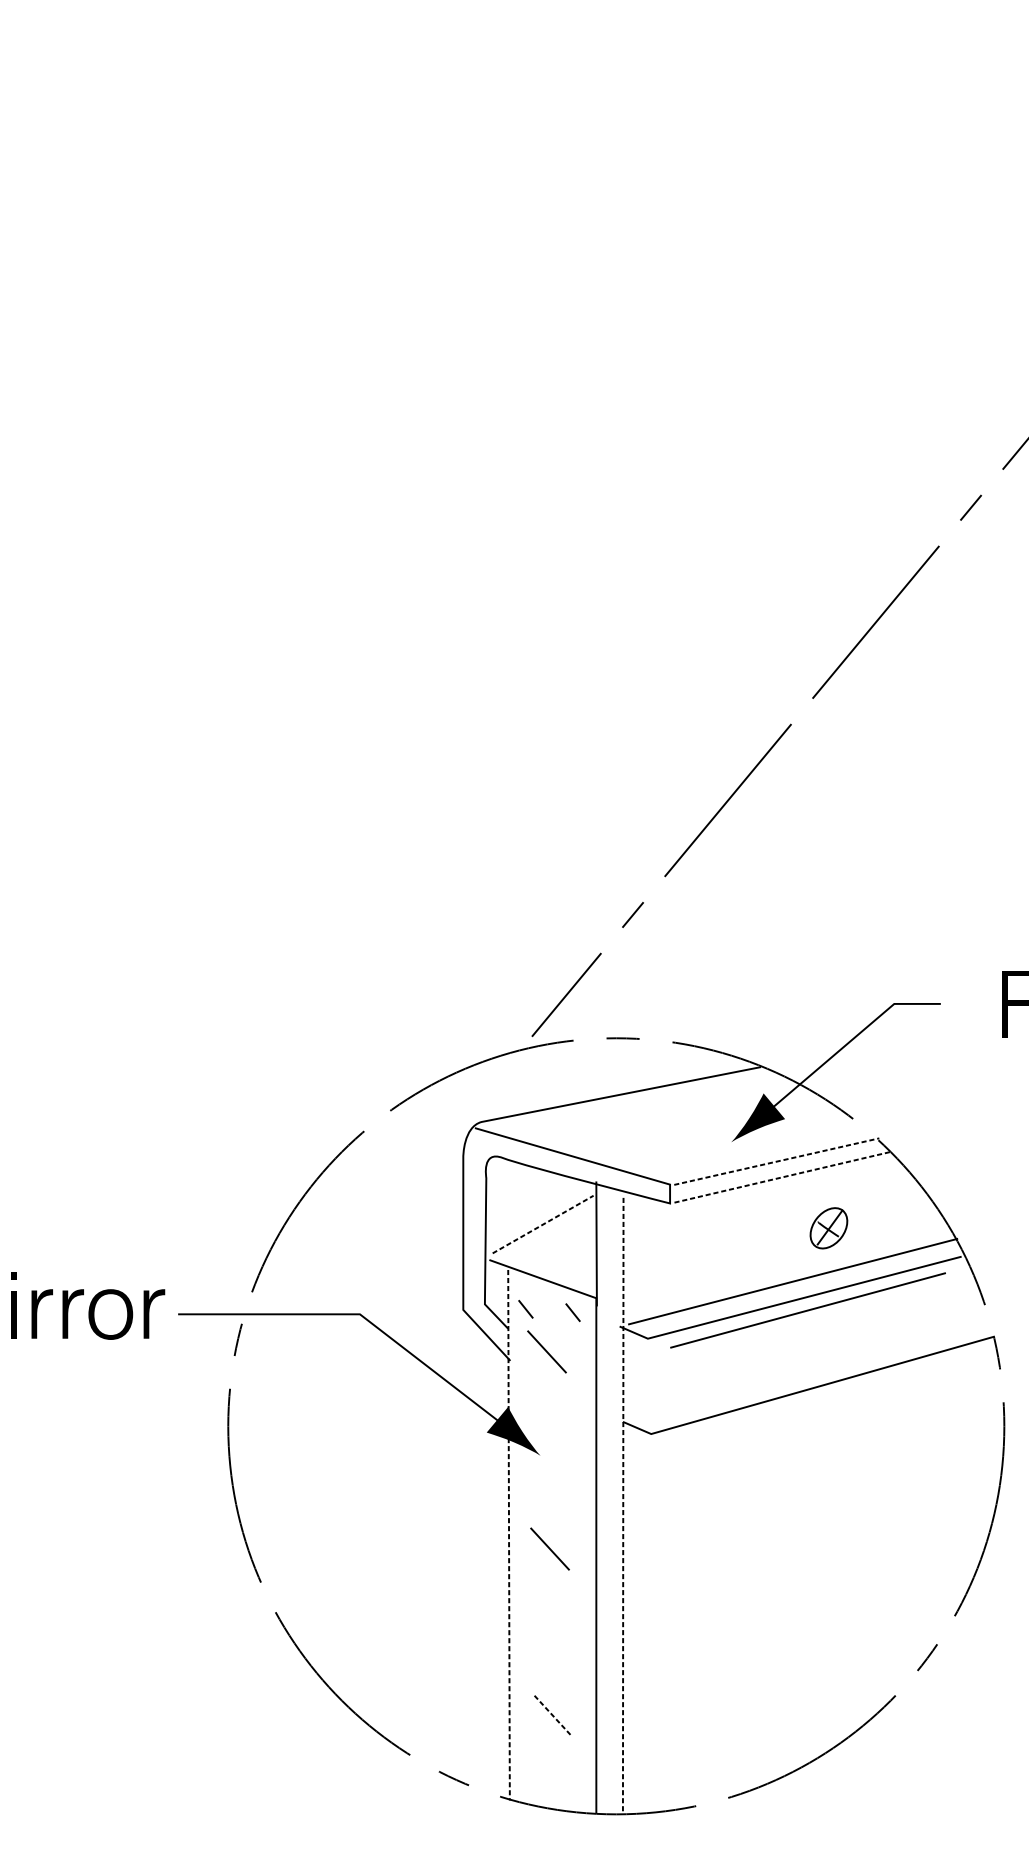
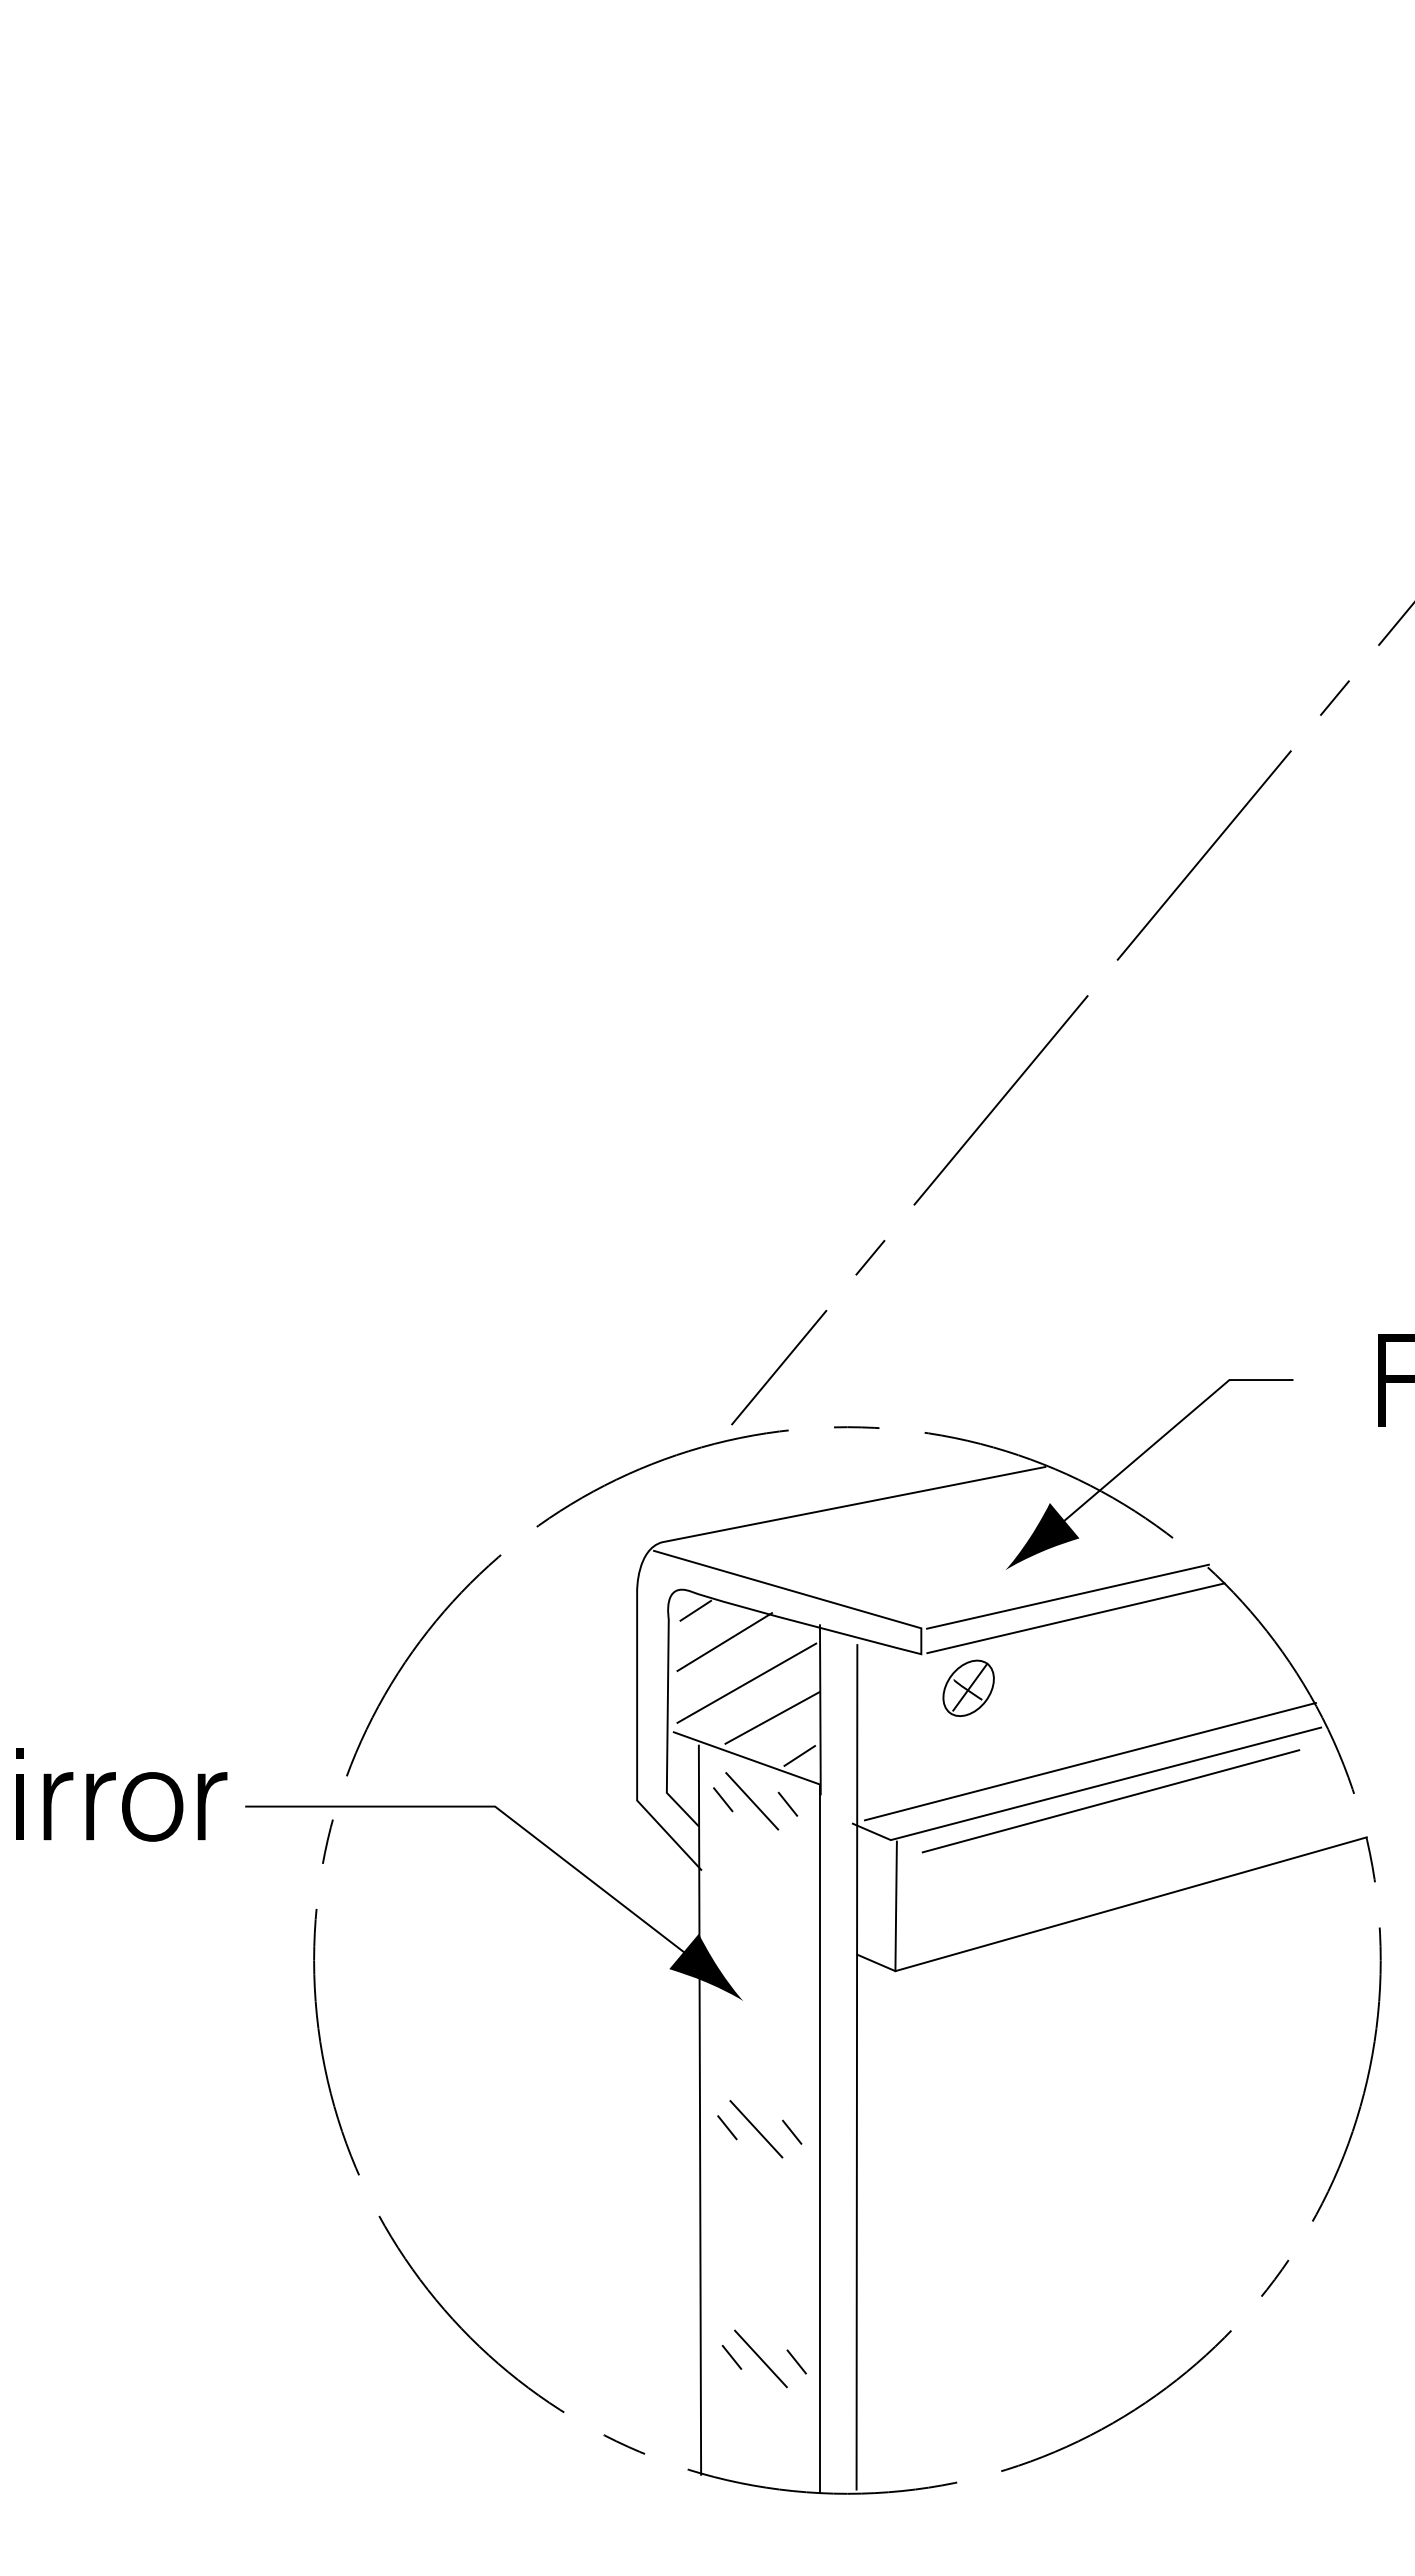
line: (776, 1161) -> (1067, 1596), dashed -> solid
line: (505, 1171) -> (695, 1610), added
line: (782, 1177) -> (1075, 1618), dashed -> solid
line: (526, 1194) -> (724, 1641), added
line: (542, 1224) -> (746, 1683), dashed -> solid
part: (828, 1227) -> (968, 1687), moved
line: (561, 1249) -> (772, 1717), added
line: (581, 1277) -> (799, 1755), added
line: (547, 1352) -> (752, 1801), moved
line: (651, 1387) -> (895, 1906), added
line: (622, 1503) -> (856, 2066), dashed -> solid
line: (508, 1535) -> (699, 2110), dashed -> solid
line: (529, 1547) -> (727, 2127), added
line: (576, 1550) -> (792, 2131), added
line: (531, 1714) -> (731, 2356), added
line: (553, 1716) -> (761, 2359), dashed -> solid
line: (579, 1718) -> (796, 2361), added

